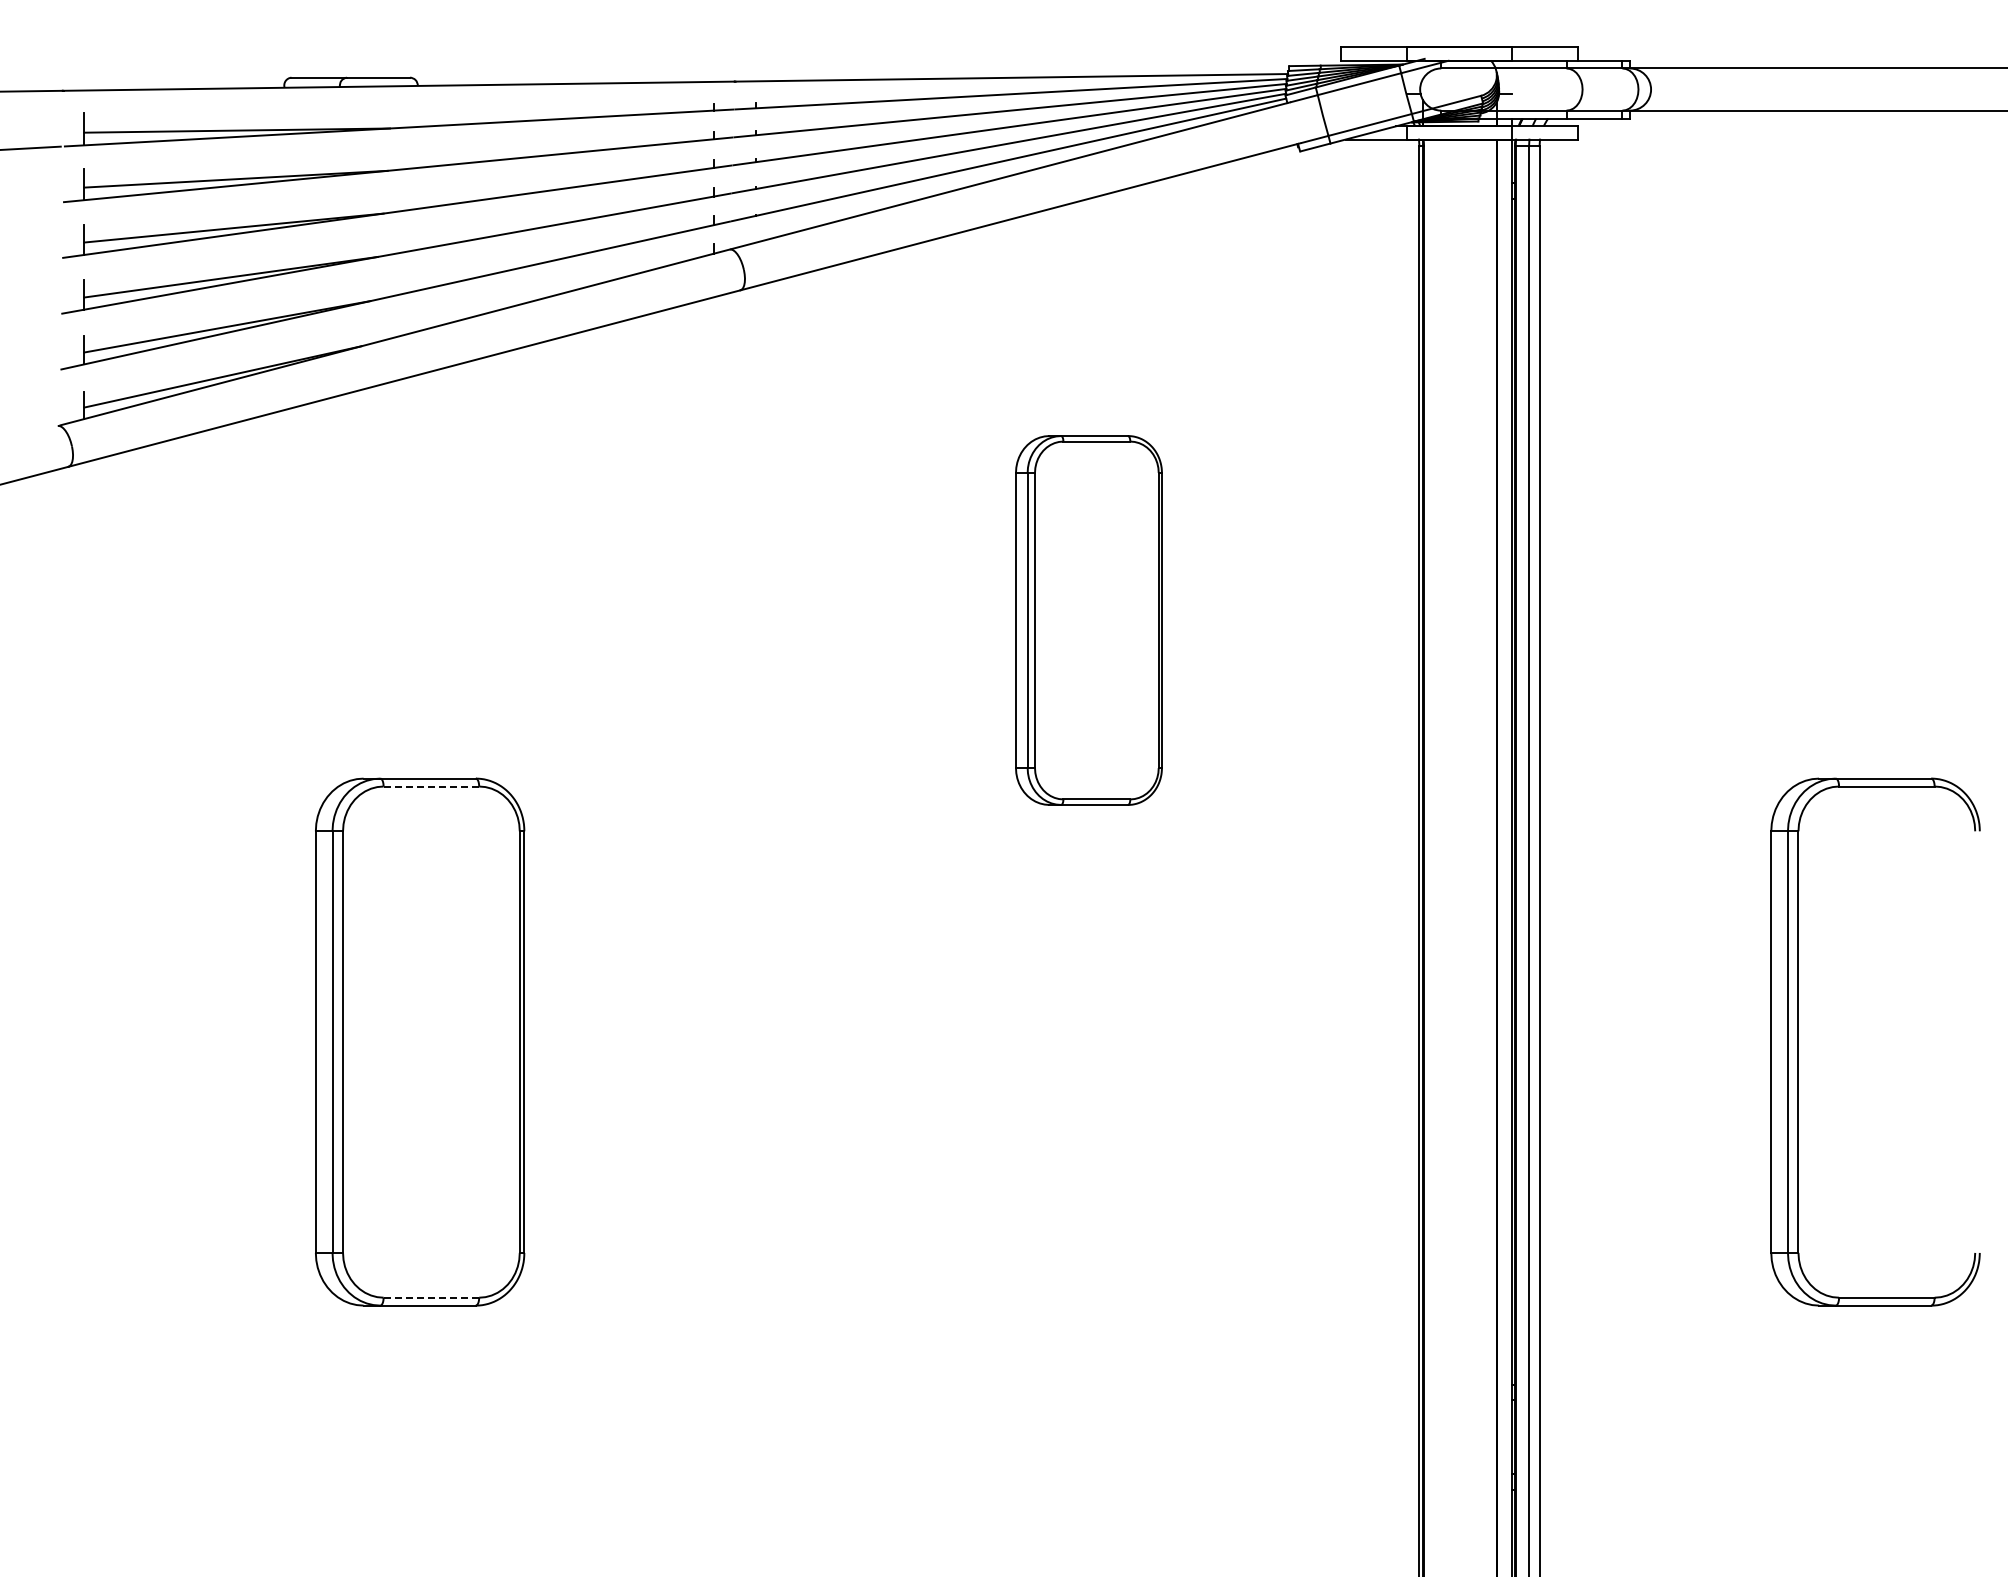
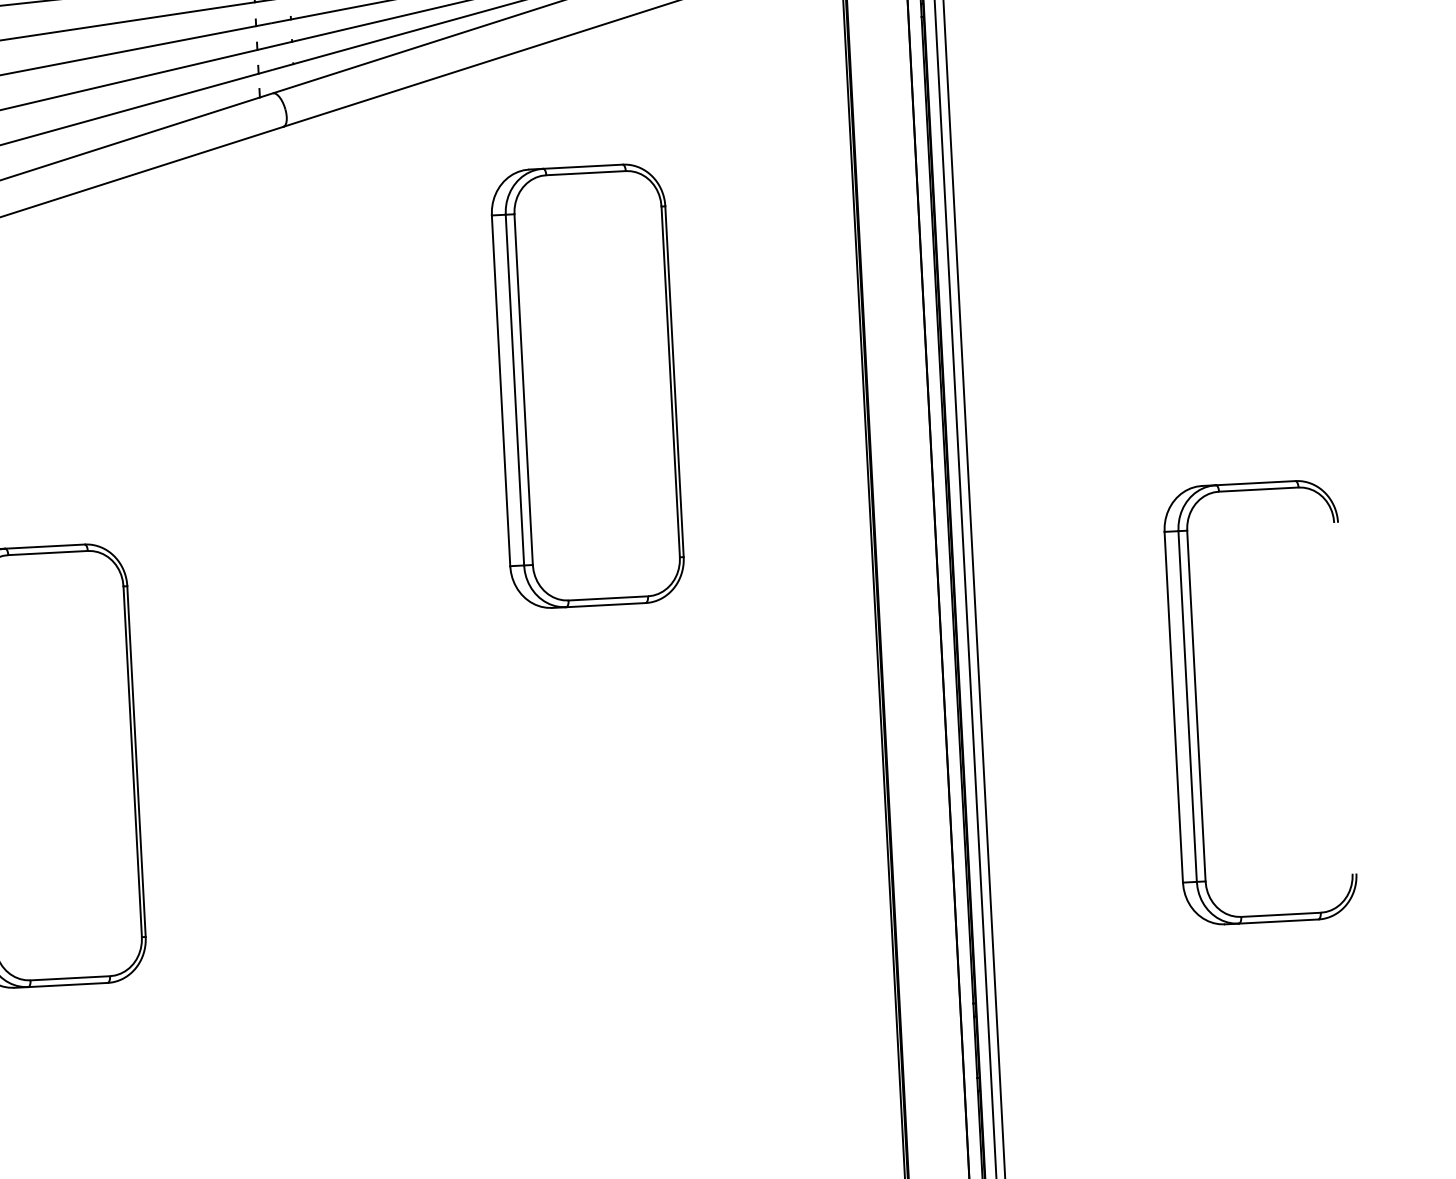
part: (1088, 620) -> (587, 386), size x1.43
line: (431, 786) -> (48, 553), dashed -> solid
line: (431, 1297) -> (70, 978), dashed -> solid

